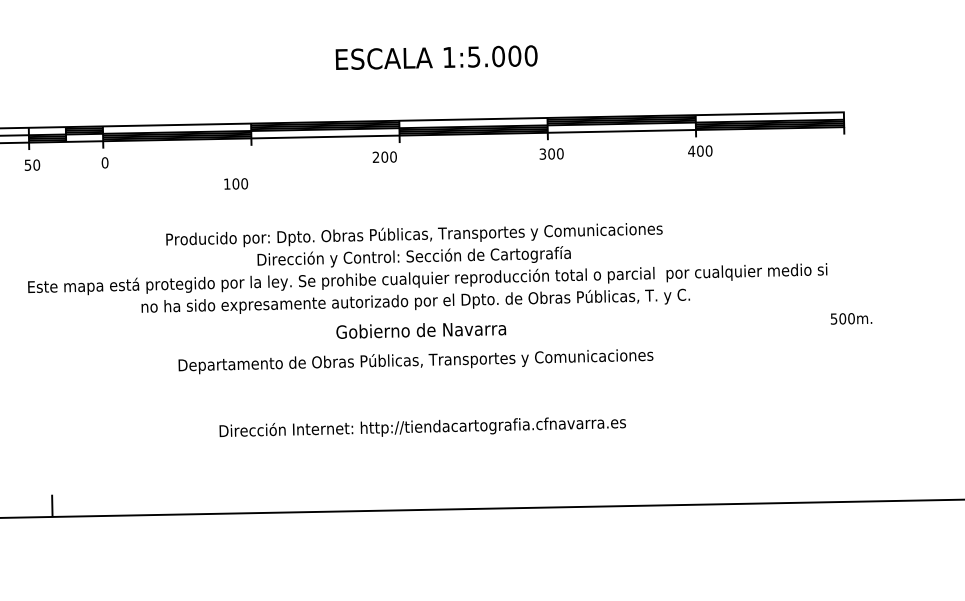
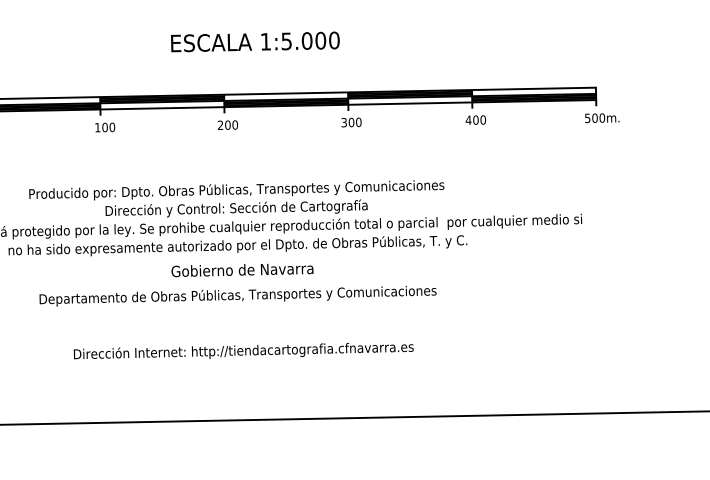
text: (384, 156) -> (227, 124), moved
text: (236, 183) -> (105, 127), moved
text: (851, 318) -> (602, 117), moved

